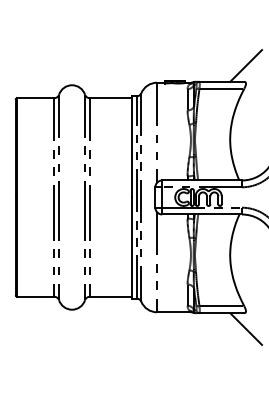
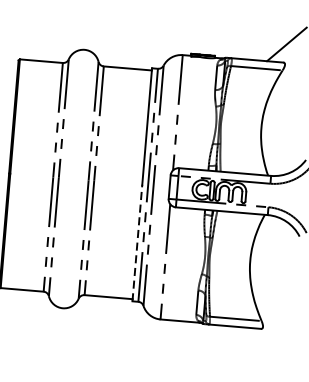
line: (131, 248) -> (137, 243), solid -> dashed
line: (246, 328) -> (261, 346), removed

